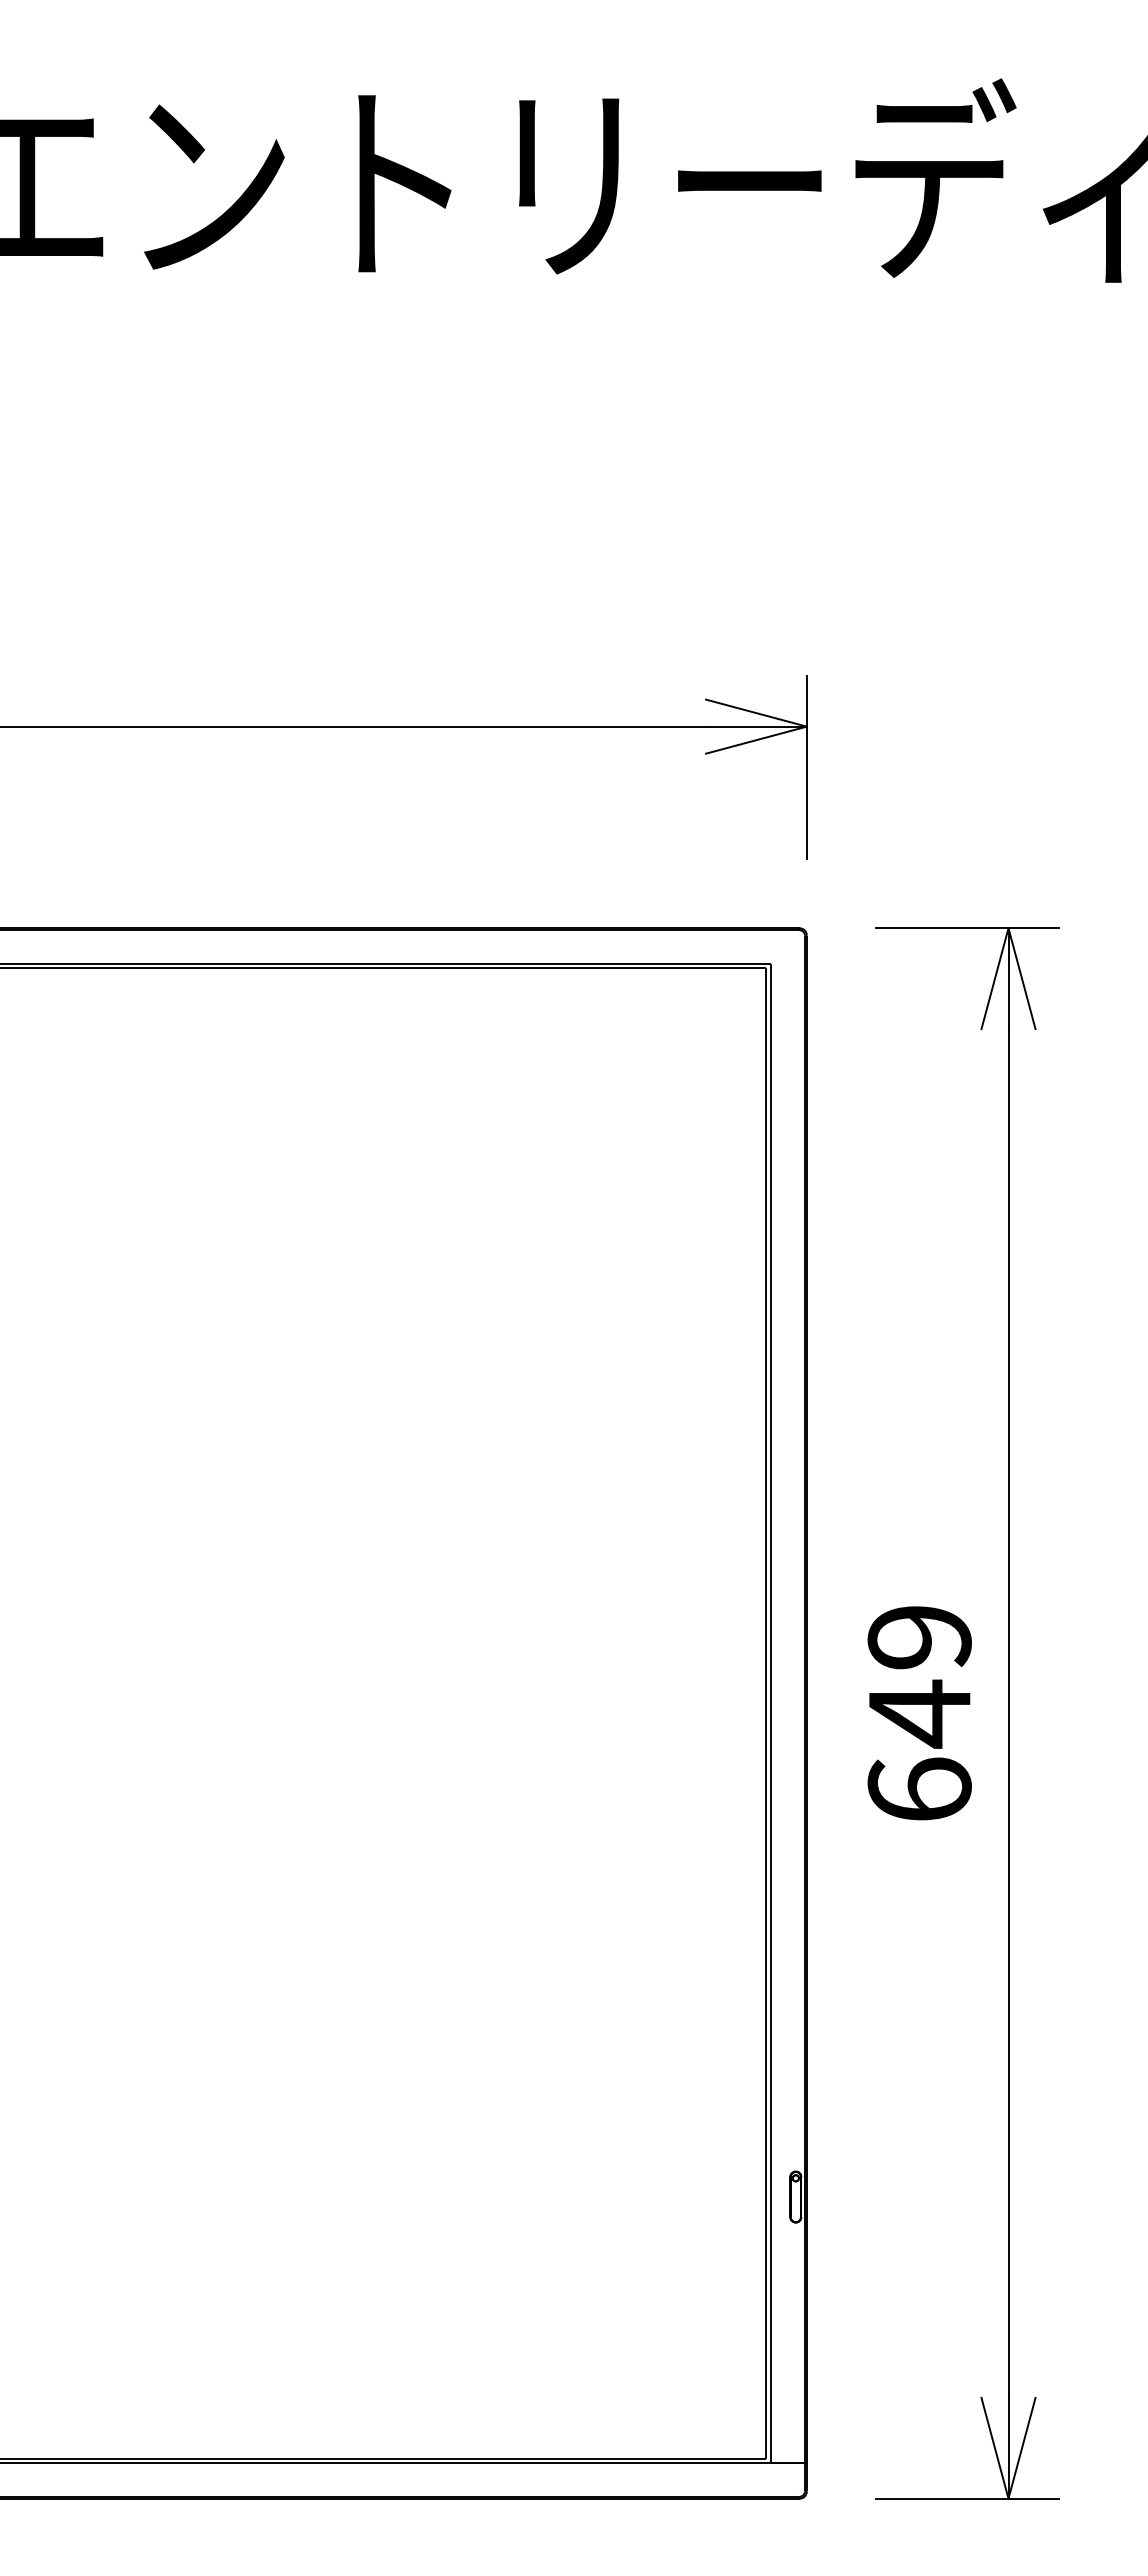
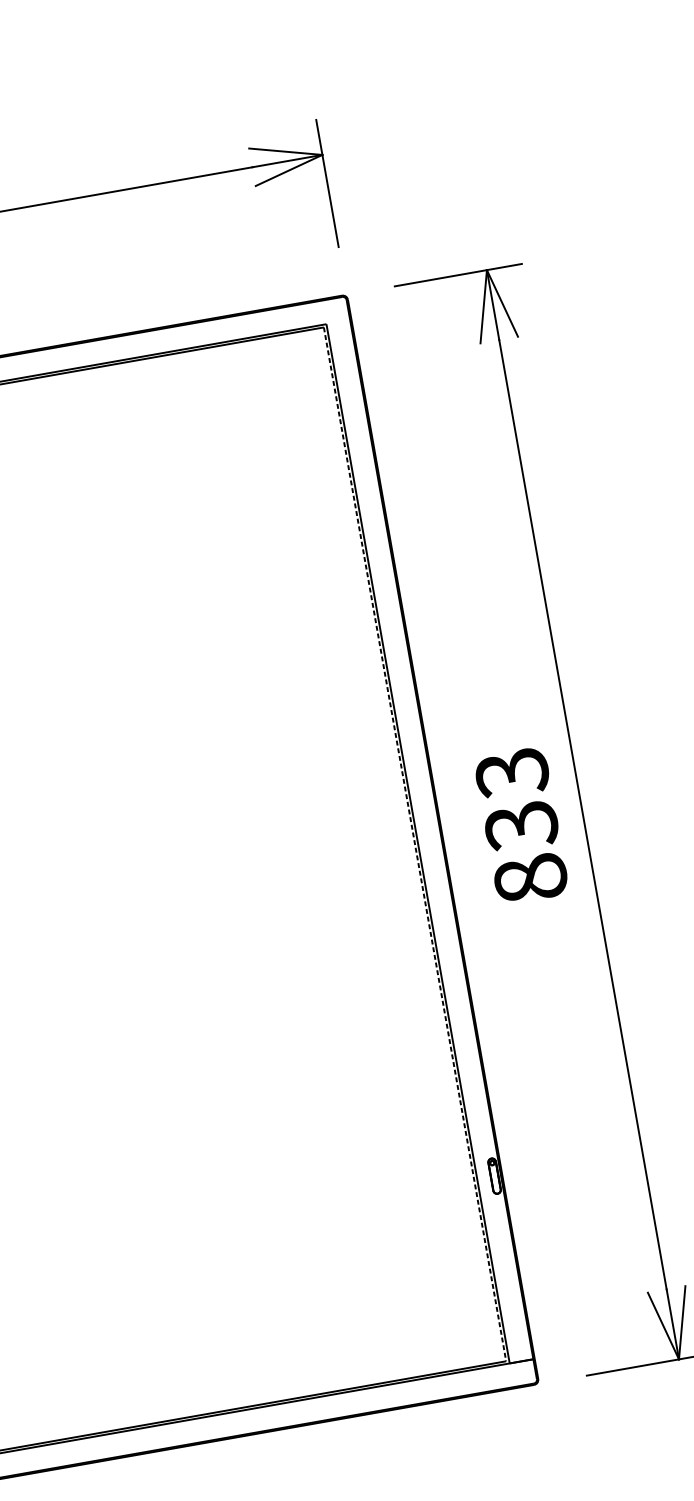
text: (919, 1713) -> (521, 825), 649 -> 833
line: (766, 1714) -> (415, 845), solid -> dashed

